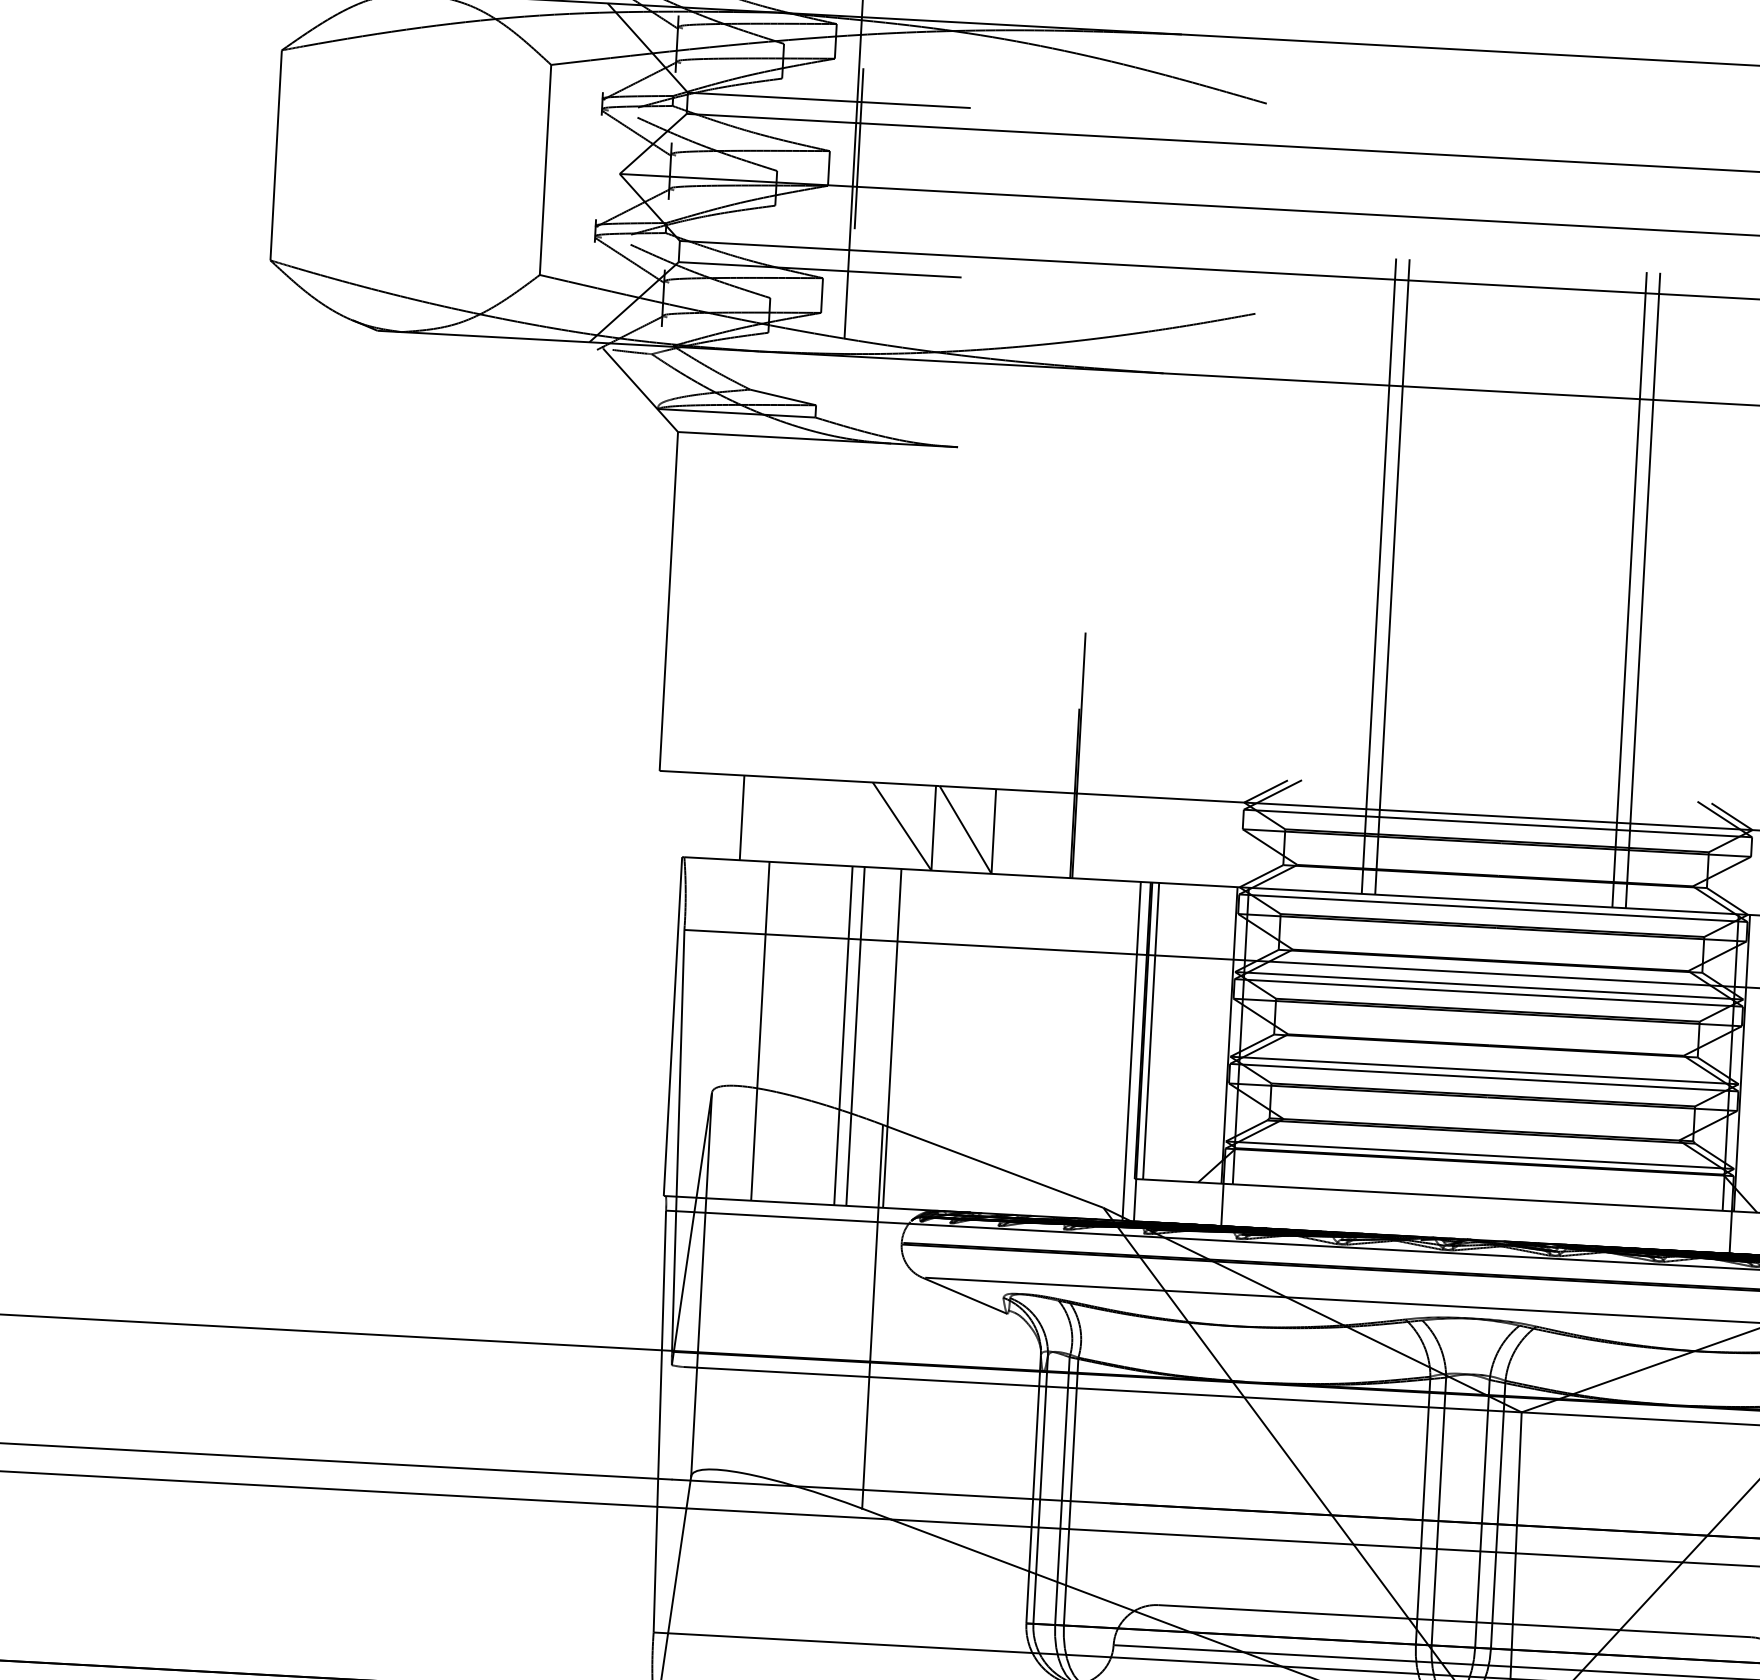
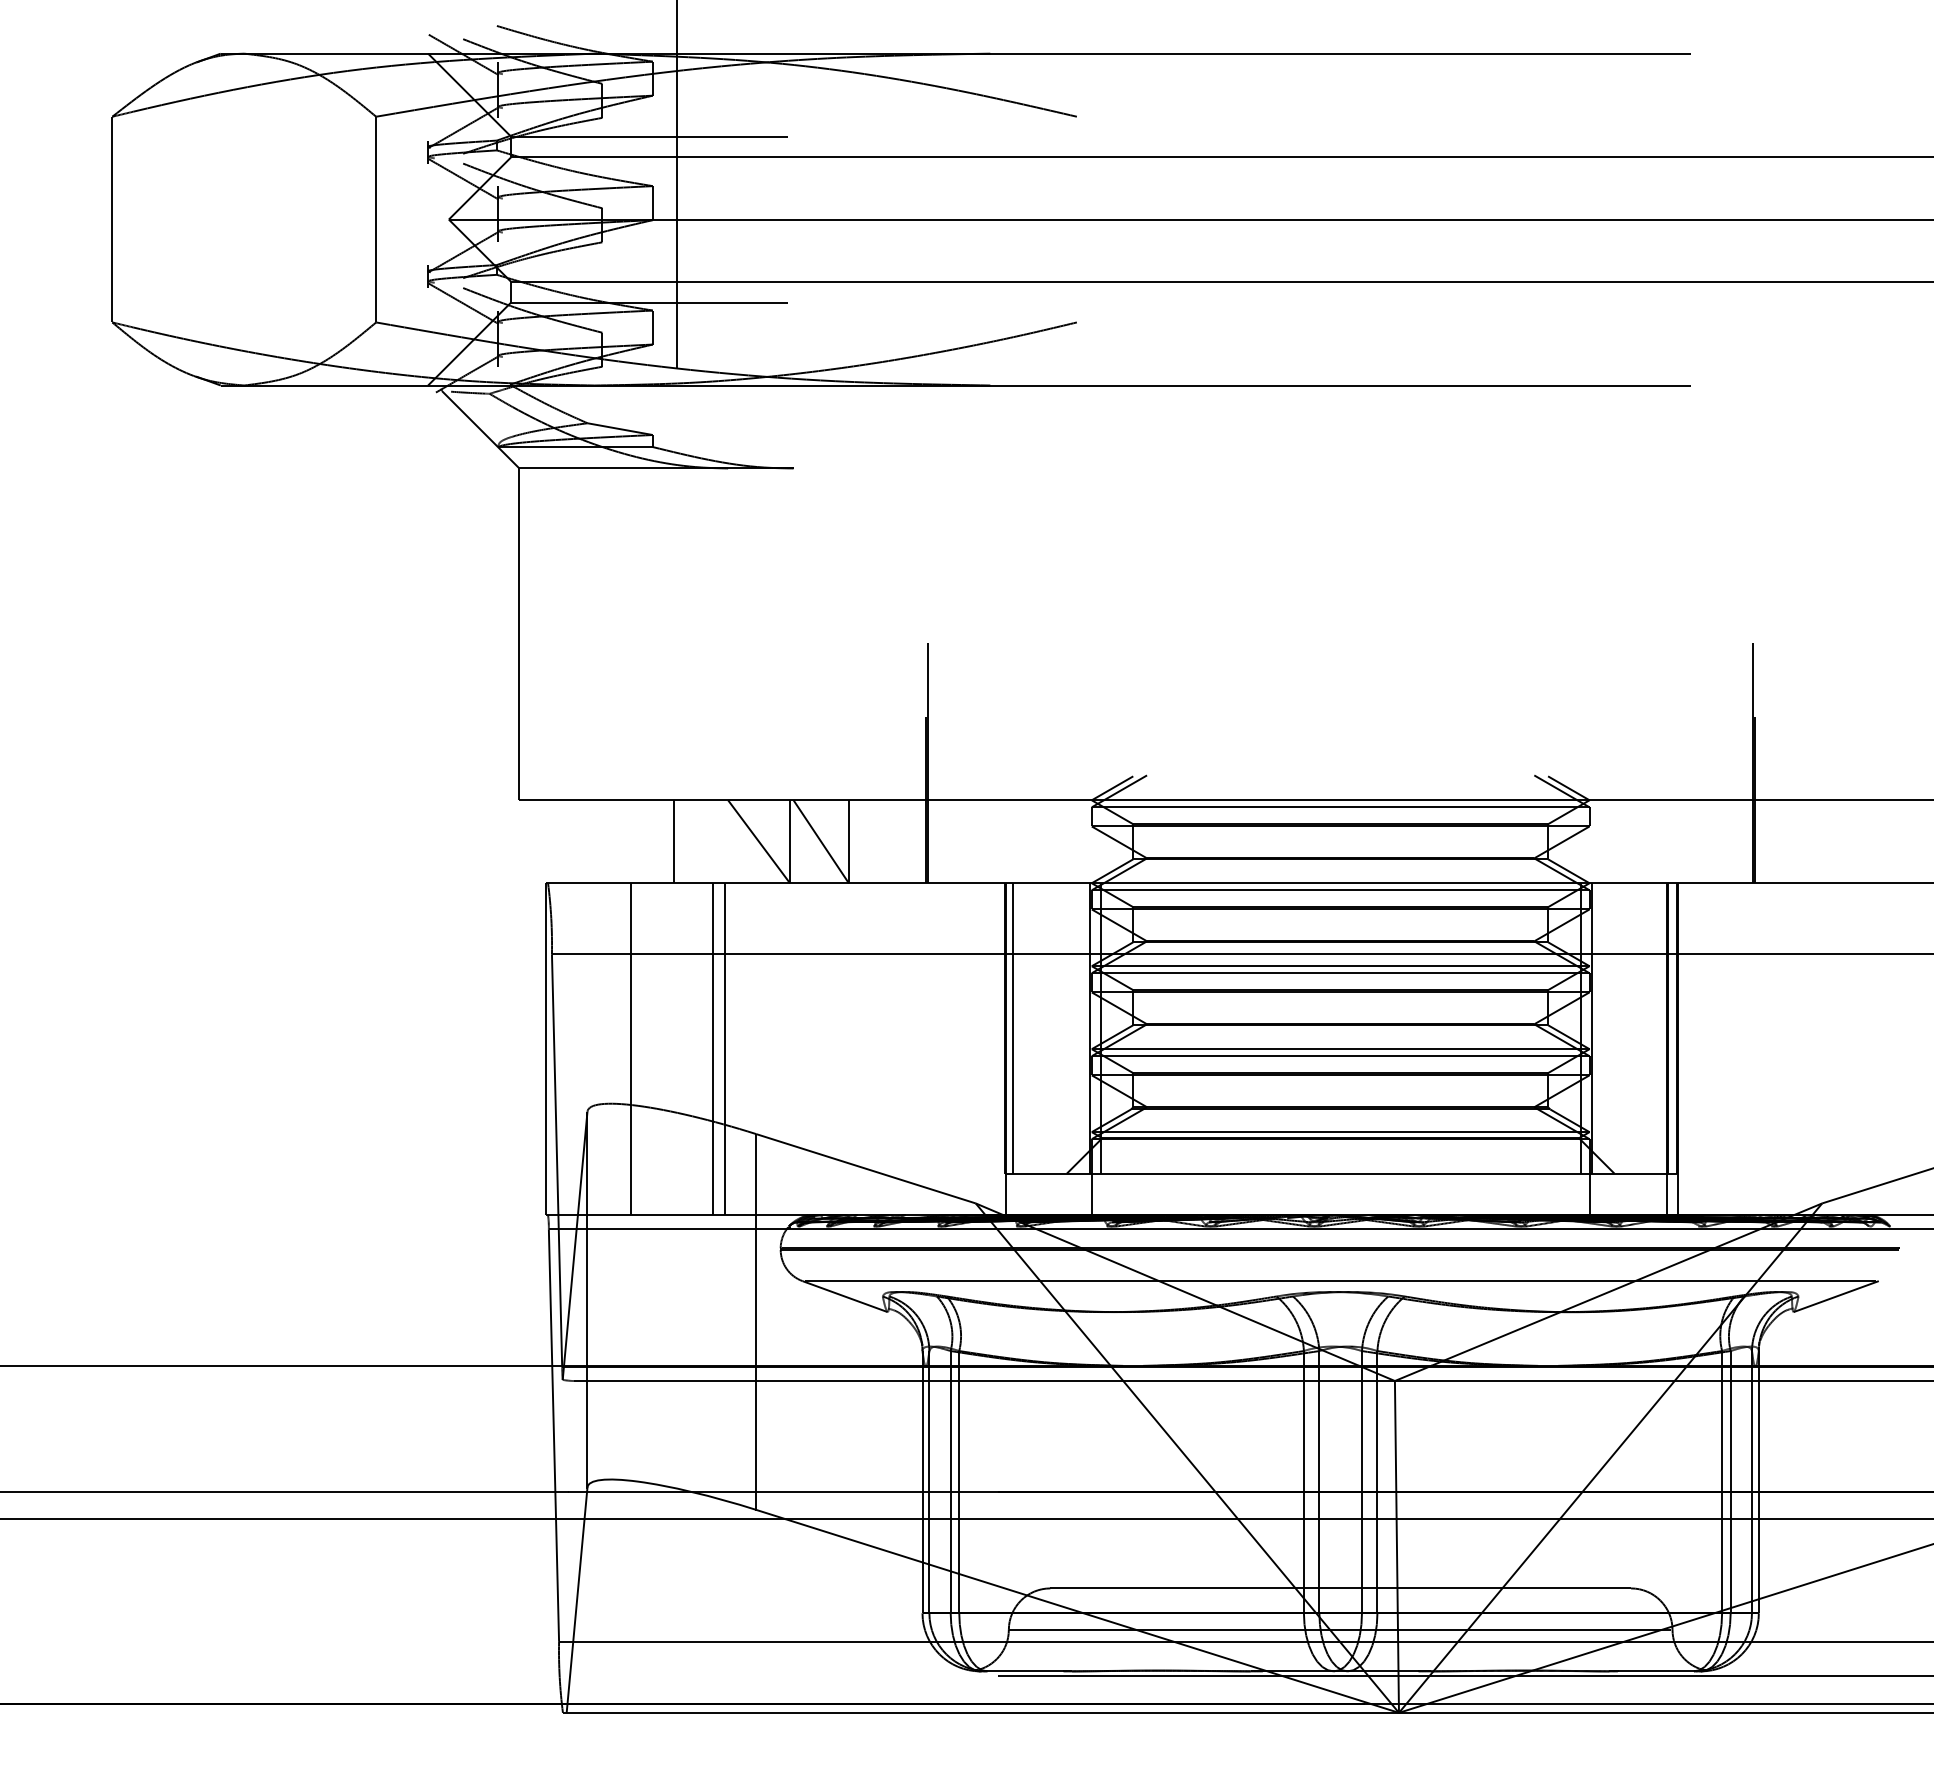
line: (859, 148) -> (681, 182), removed
line: (1379, 576) -> (1211, 572), removed
line: (1392, 577) -> (1224, 572), removed
line: (1629, 590) -> (1456, 572), removed
line: (1642, 590) -> (1469, 572), removed
line: (742, 817) -> (674, 841), moved
line: (892, 1038) -> (760, 1049), removed
line: (1132, 1051) -> (995, 1049), removed

